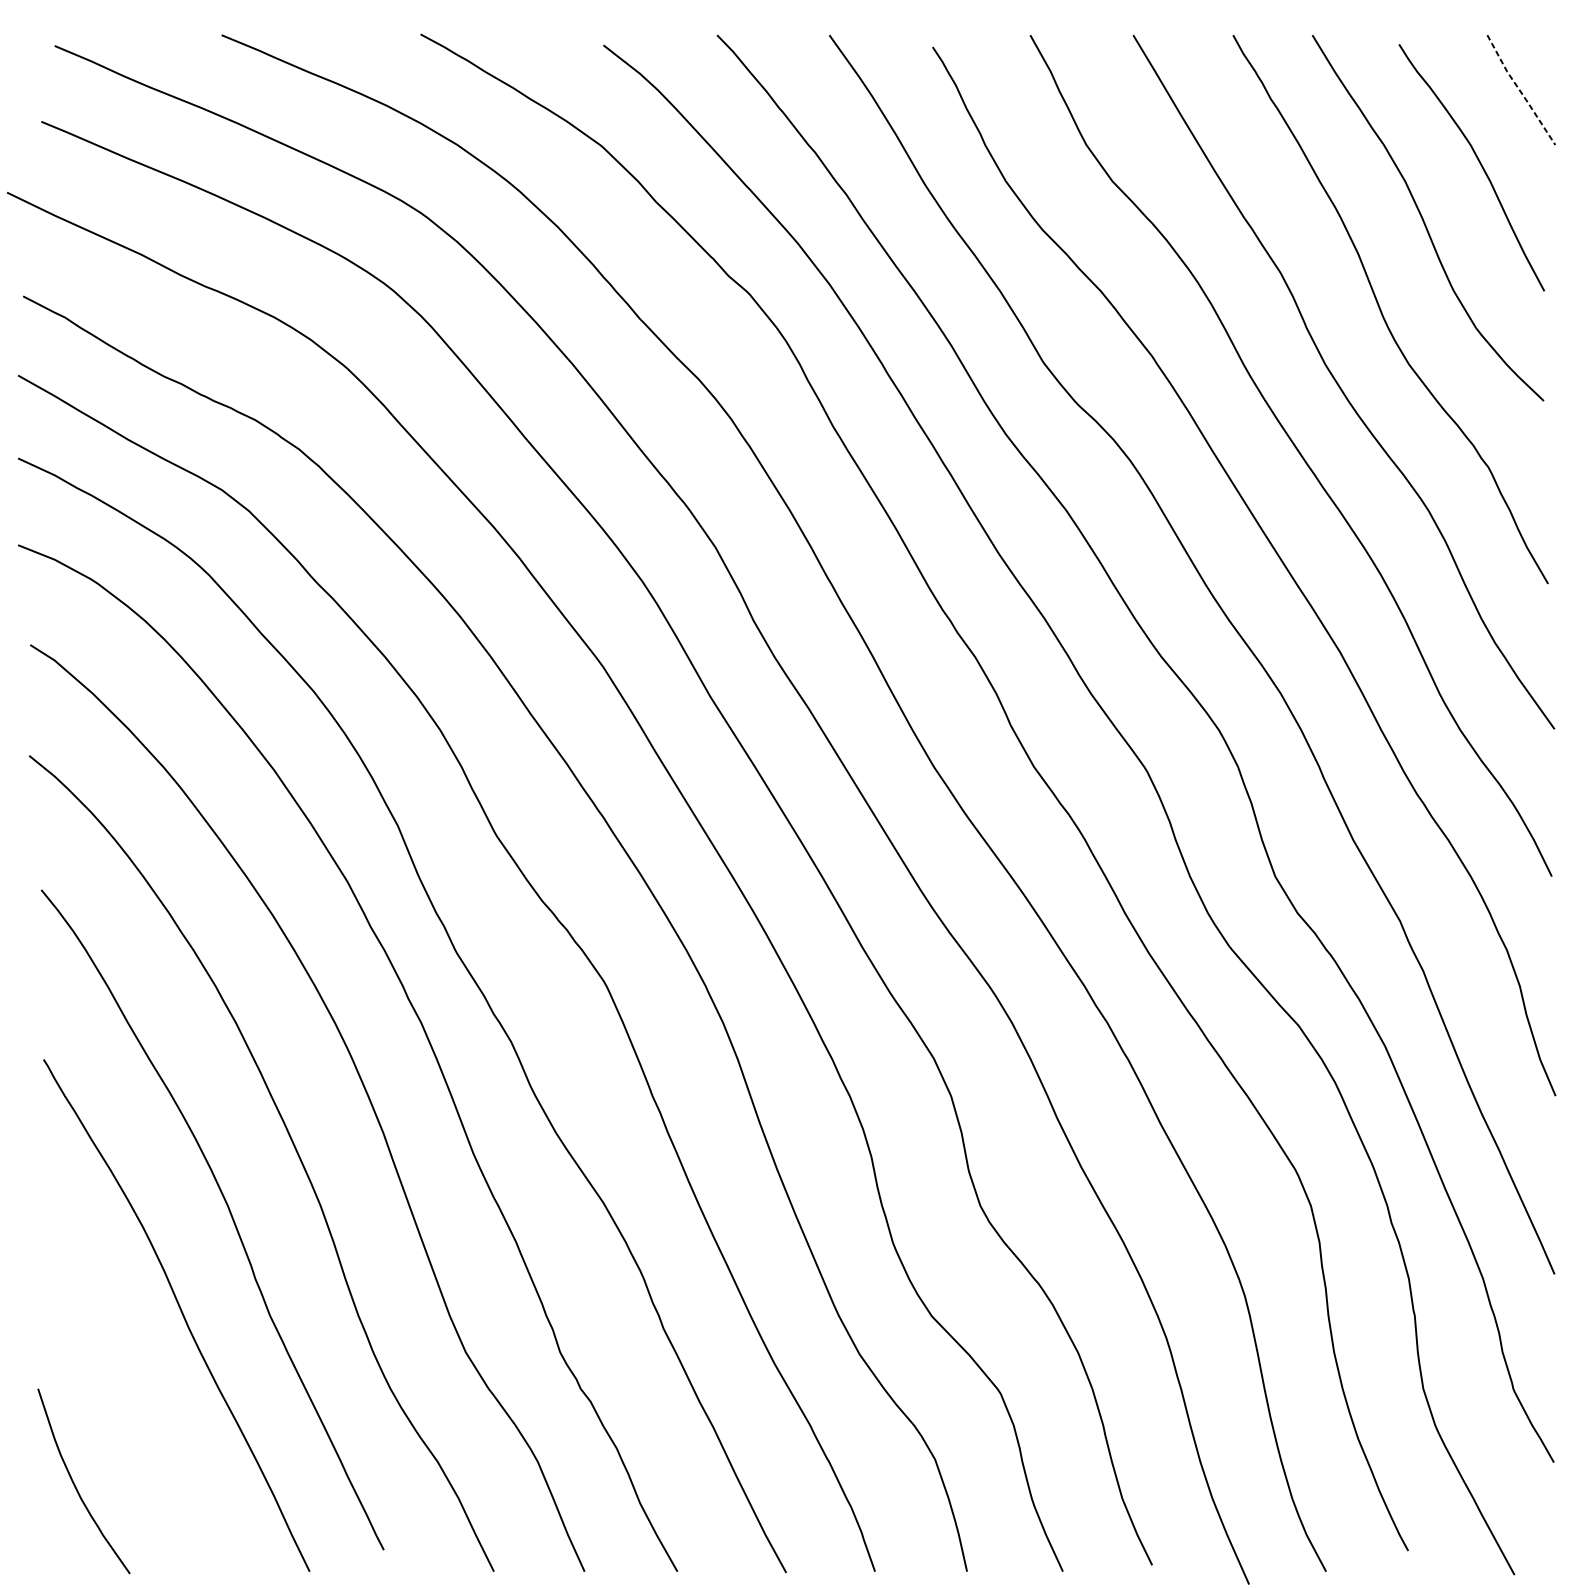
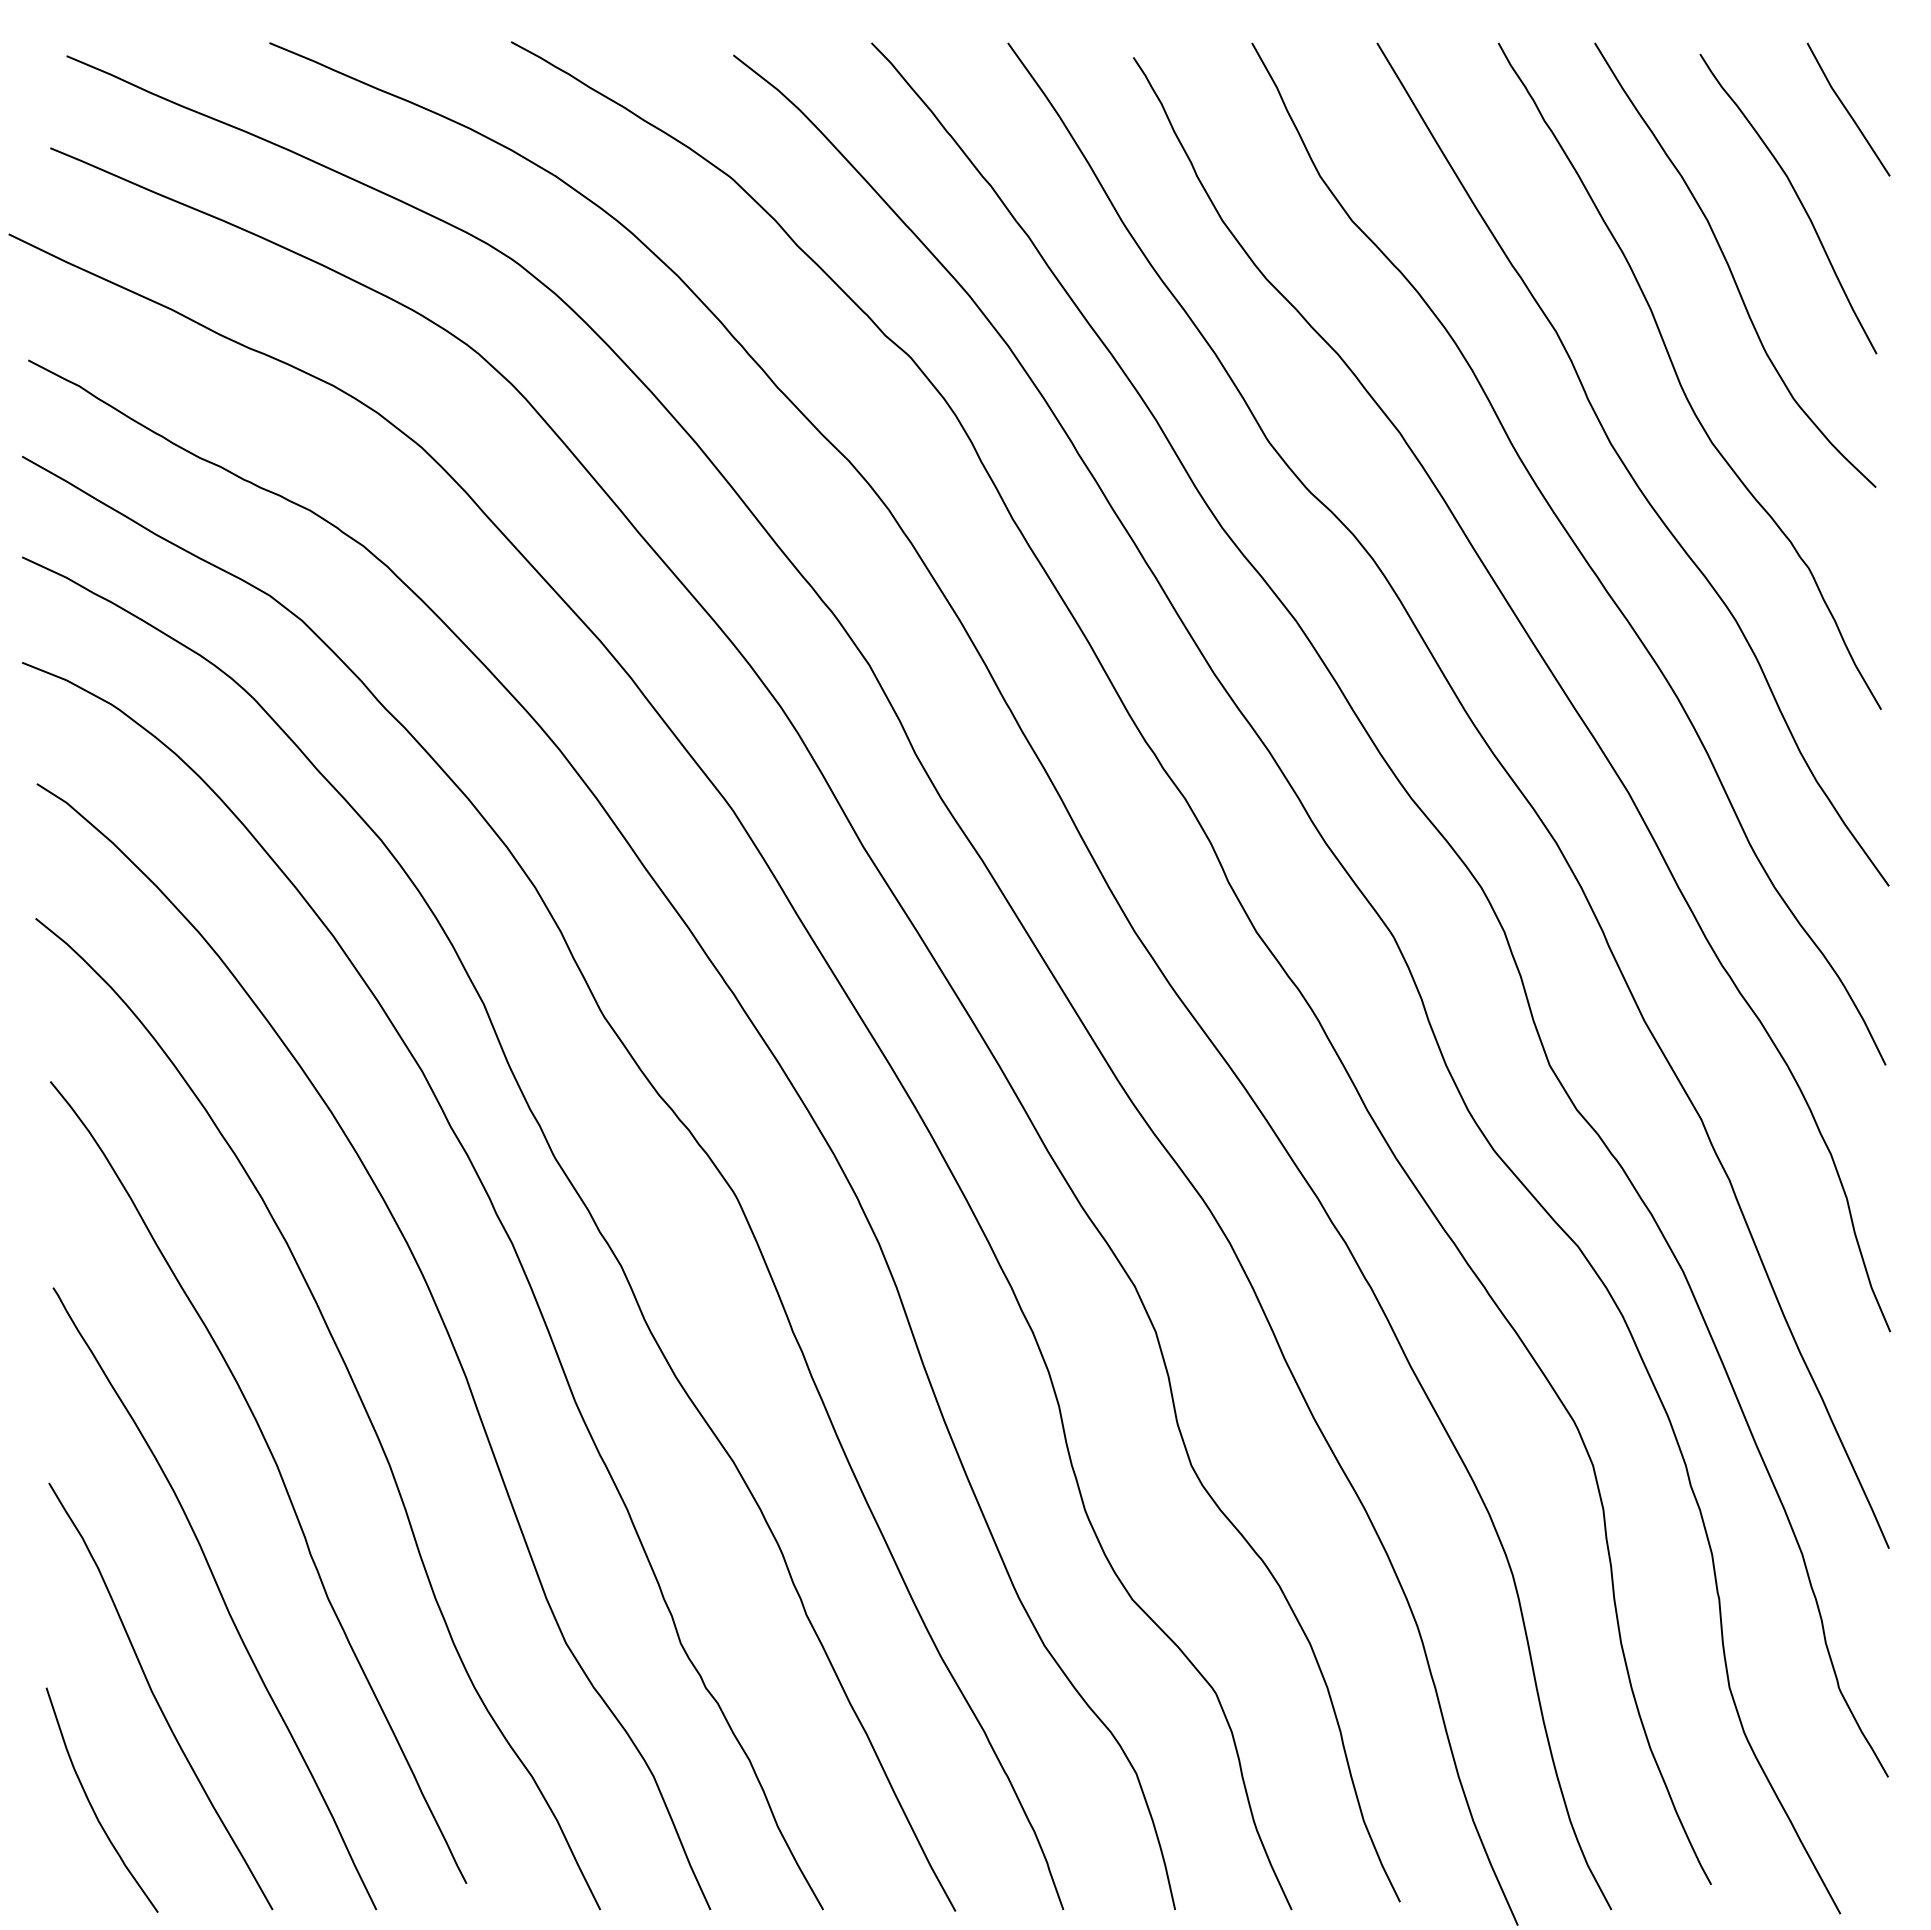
line: (1519, 90) -> (1846, 110), dashed -> solid
curve: (128, 1397) -> (156, 1698), added

